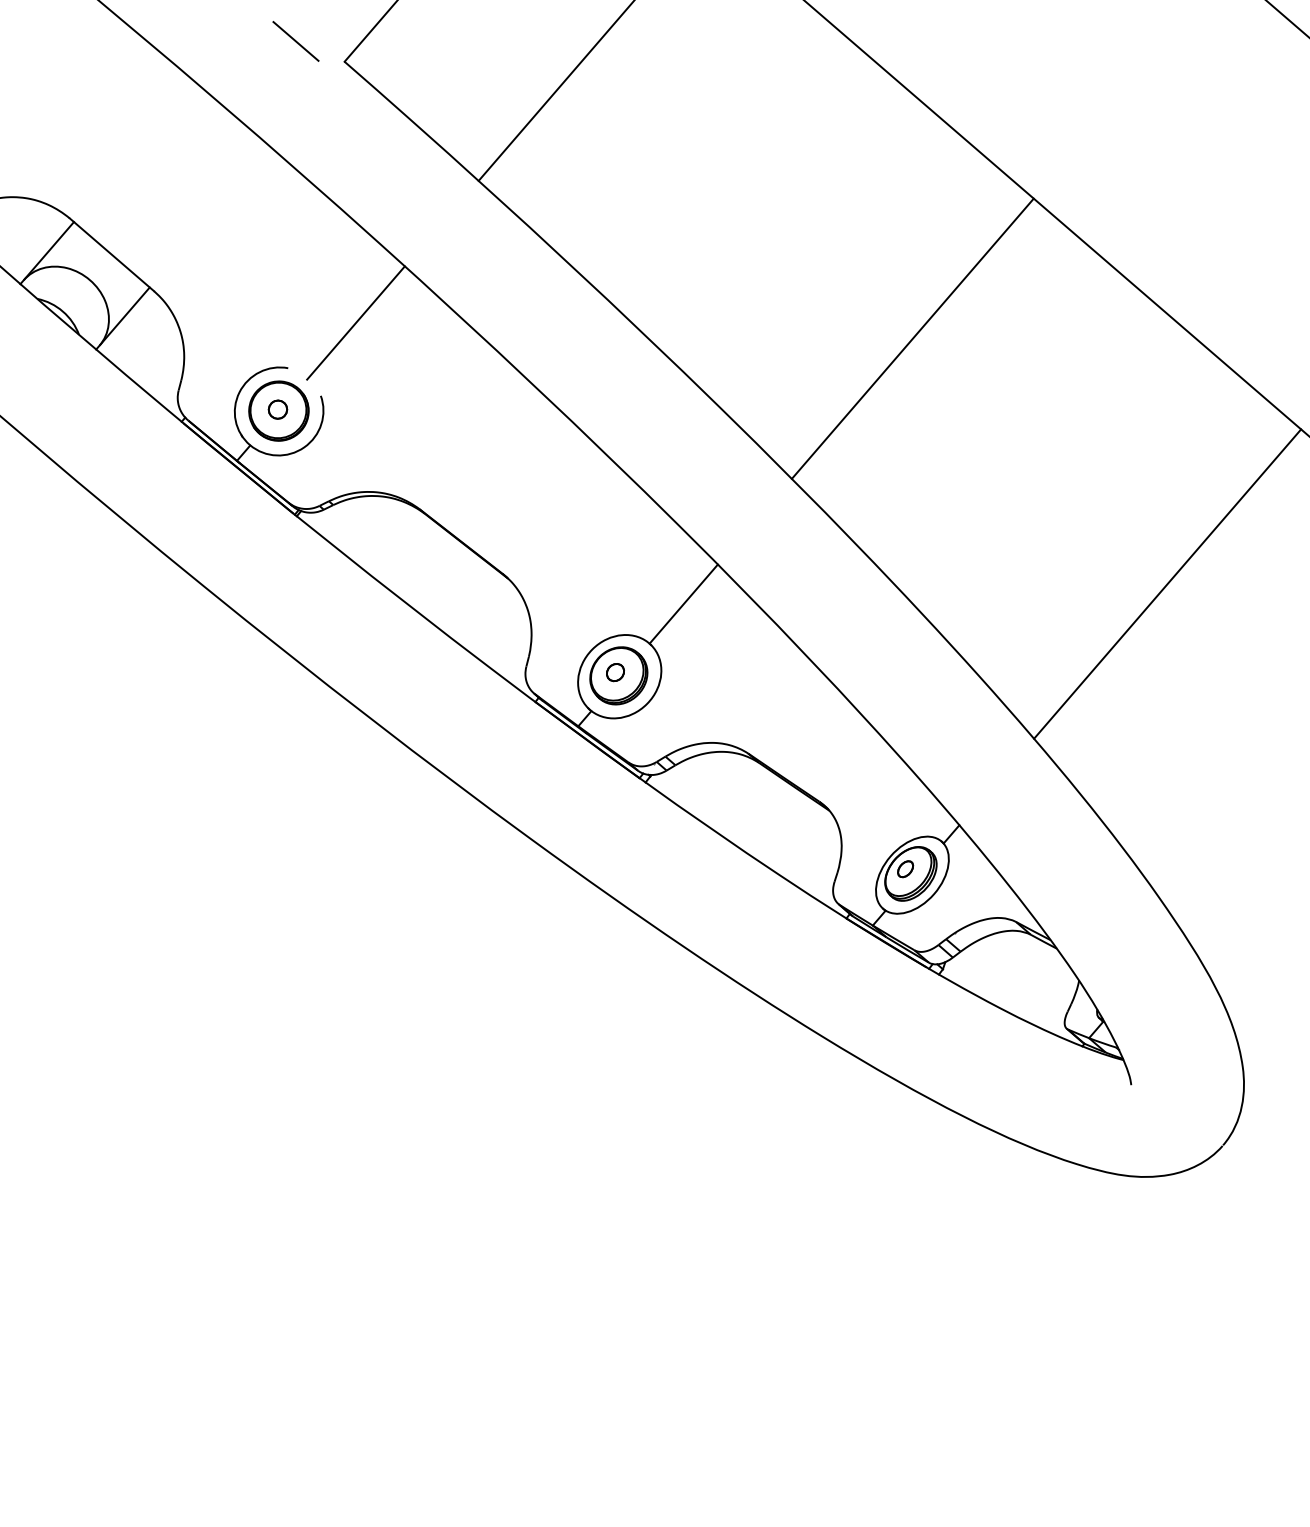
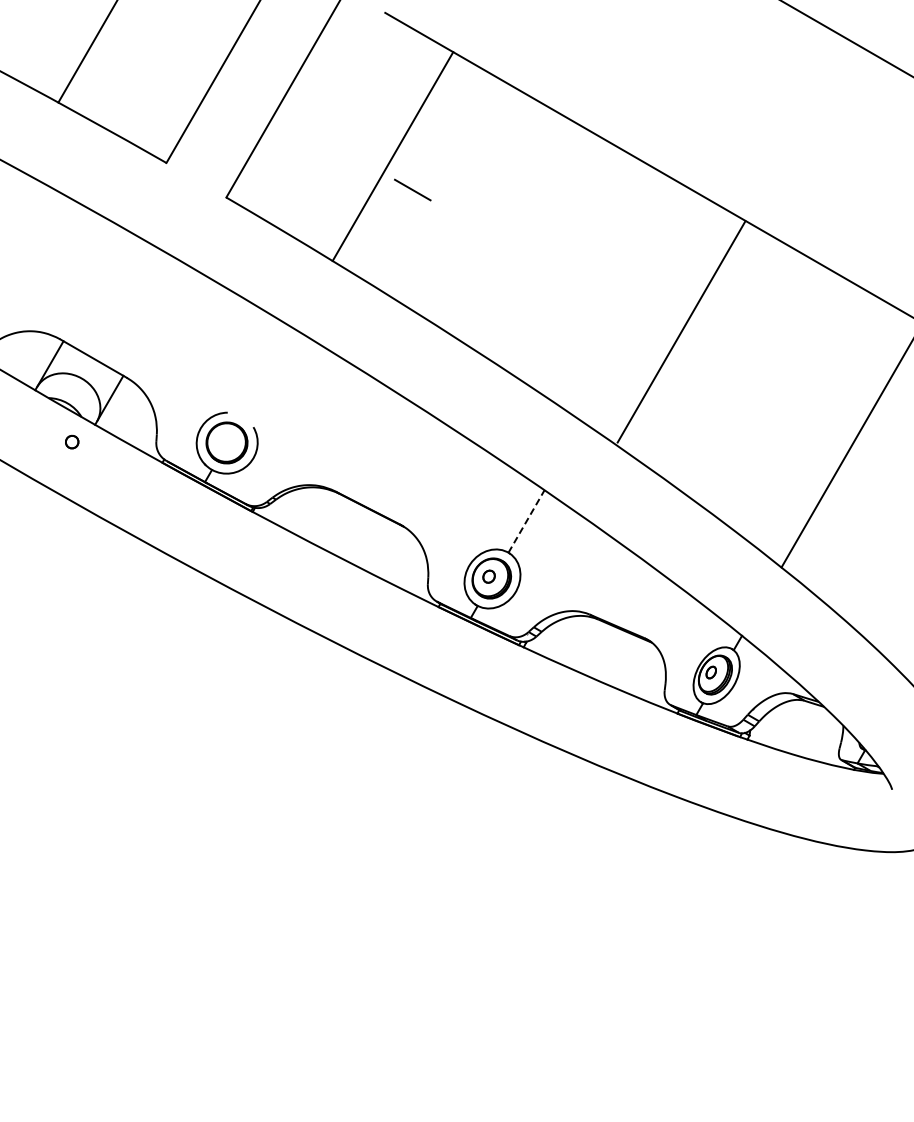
line: (295, 40) -> (412, 189), moved
line: (355, 321) -> (267, 372), removed
line: (912, 338) -> (681, 331), moved
part: (278, 408) -> (72, 441), moved
line: (683, 604) -> (526, 521), solid -> dashed

